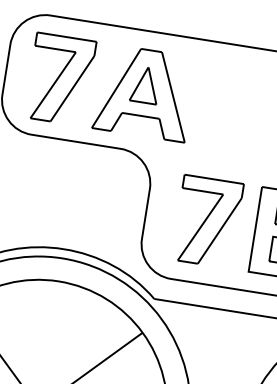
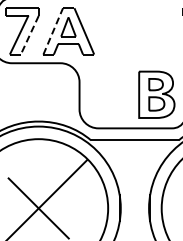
line: (117, 86) -> (53, 30), solid -> dashed
line: (71, 89) -> (29, 35), solid -> dashed
part: (206, 221) -> (112, 94), removed

